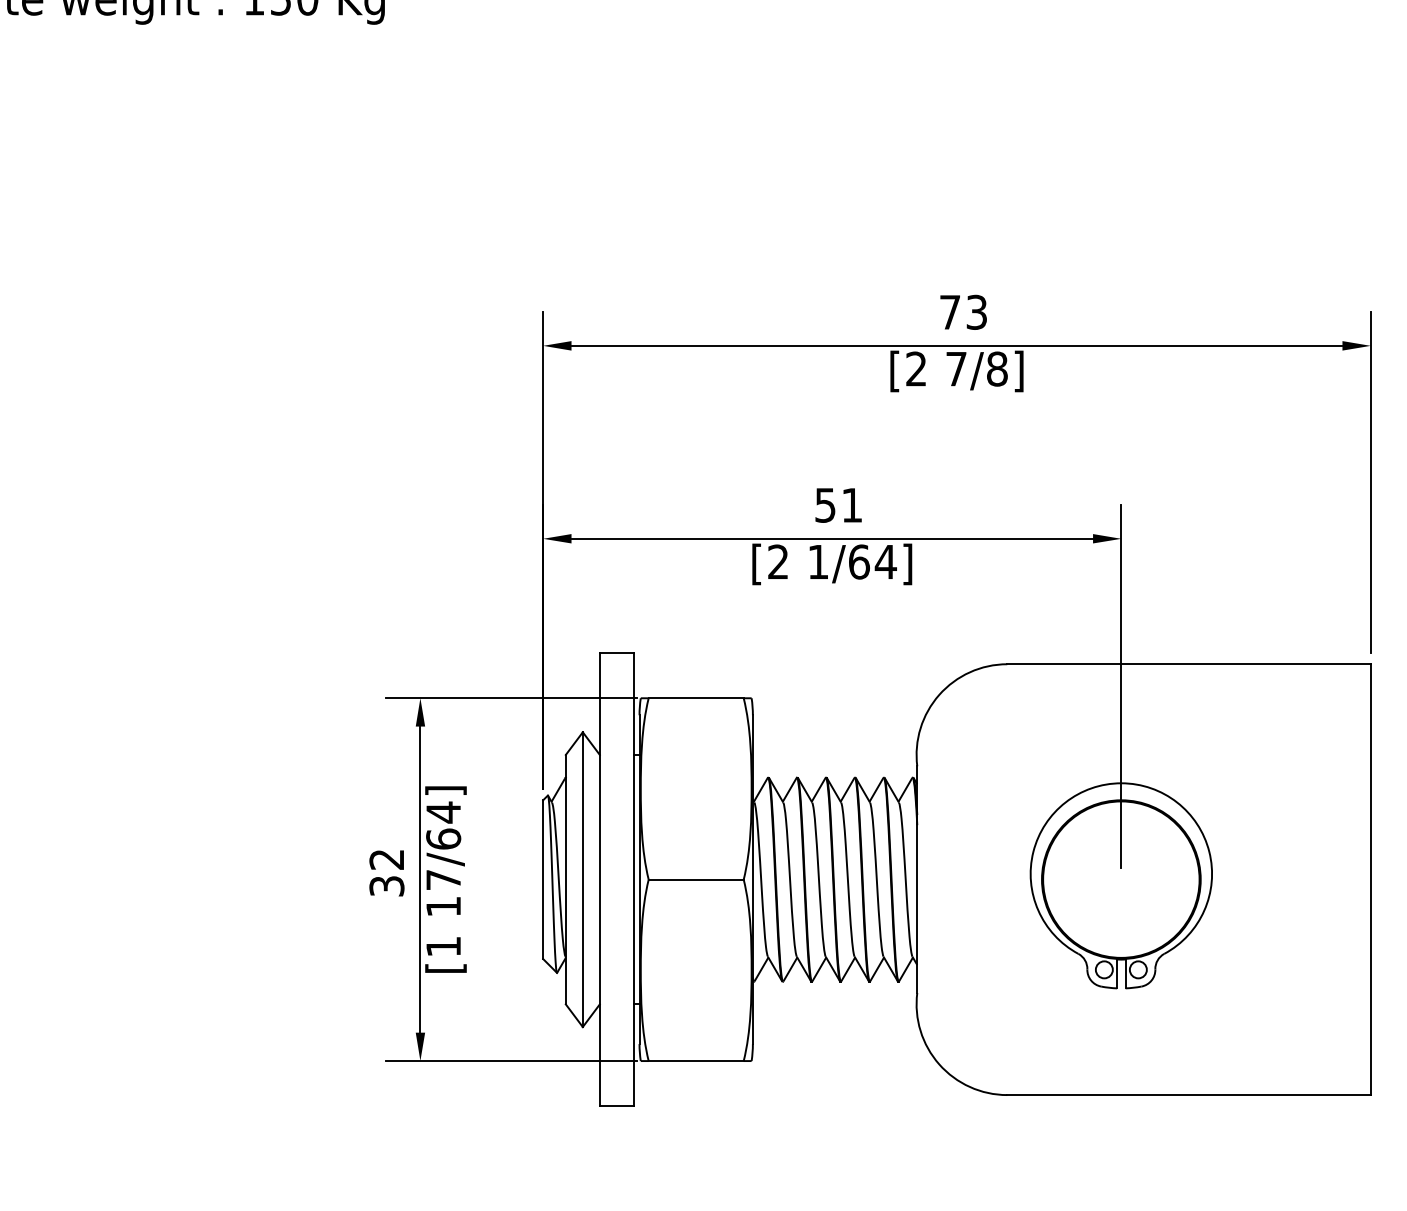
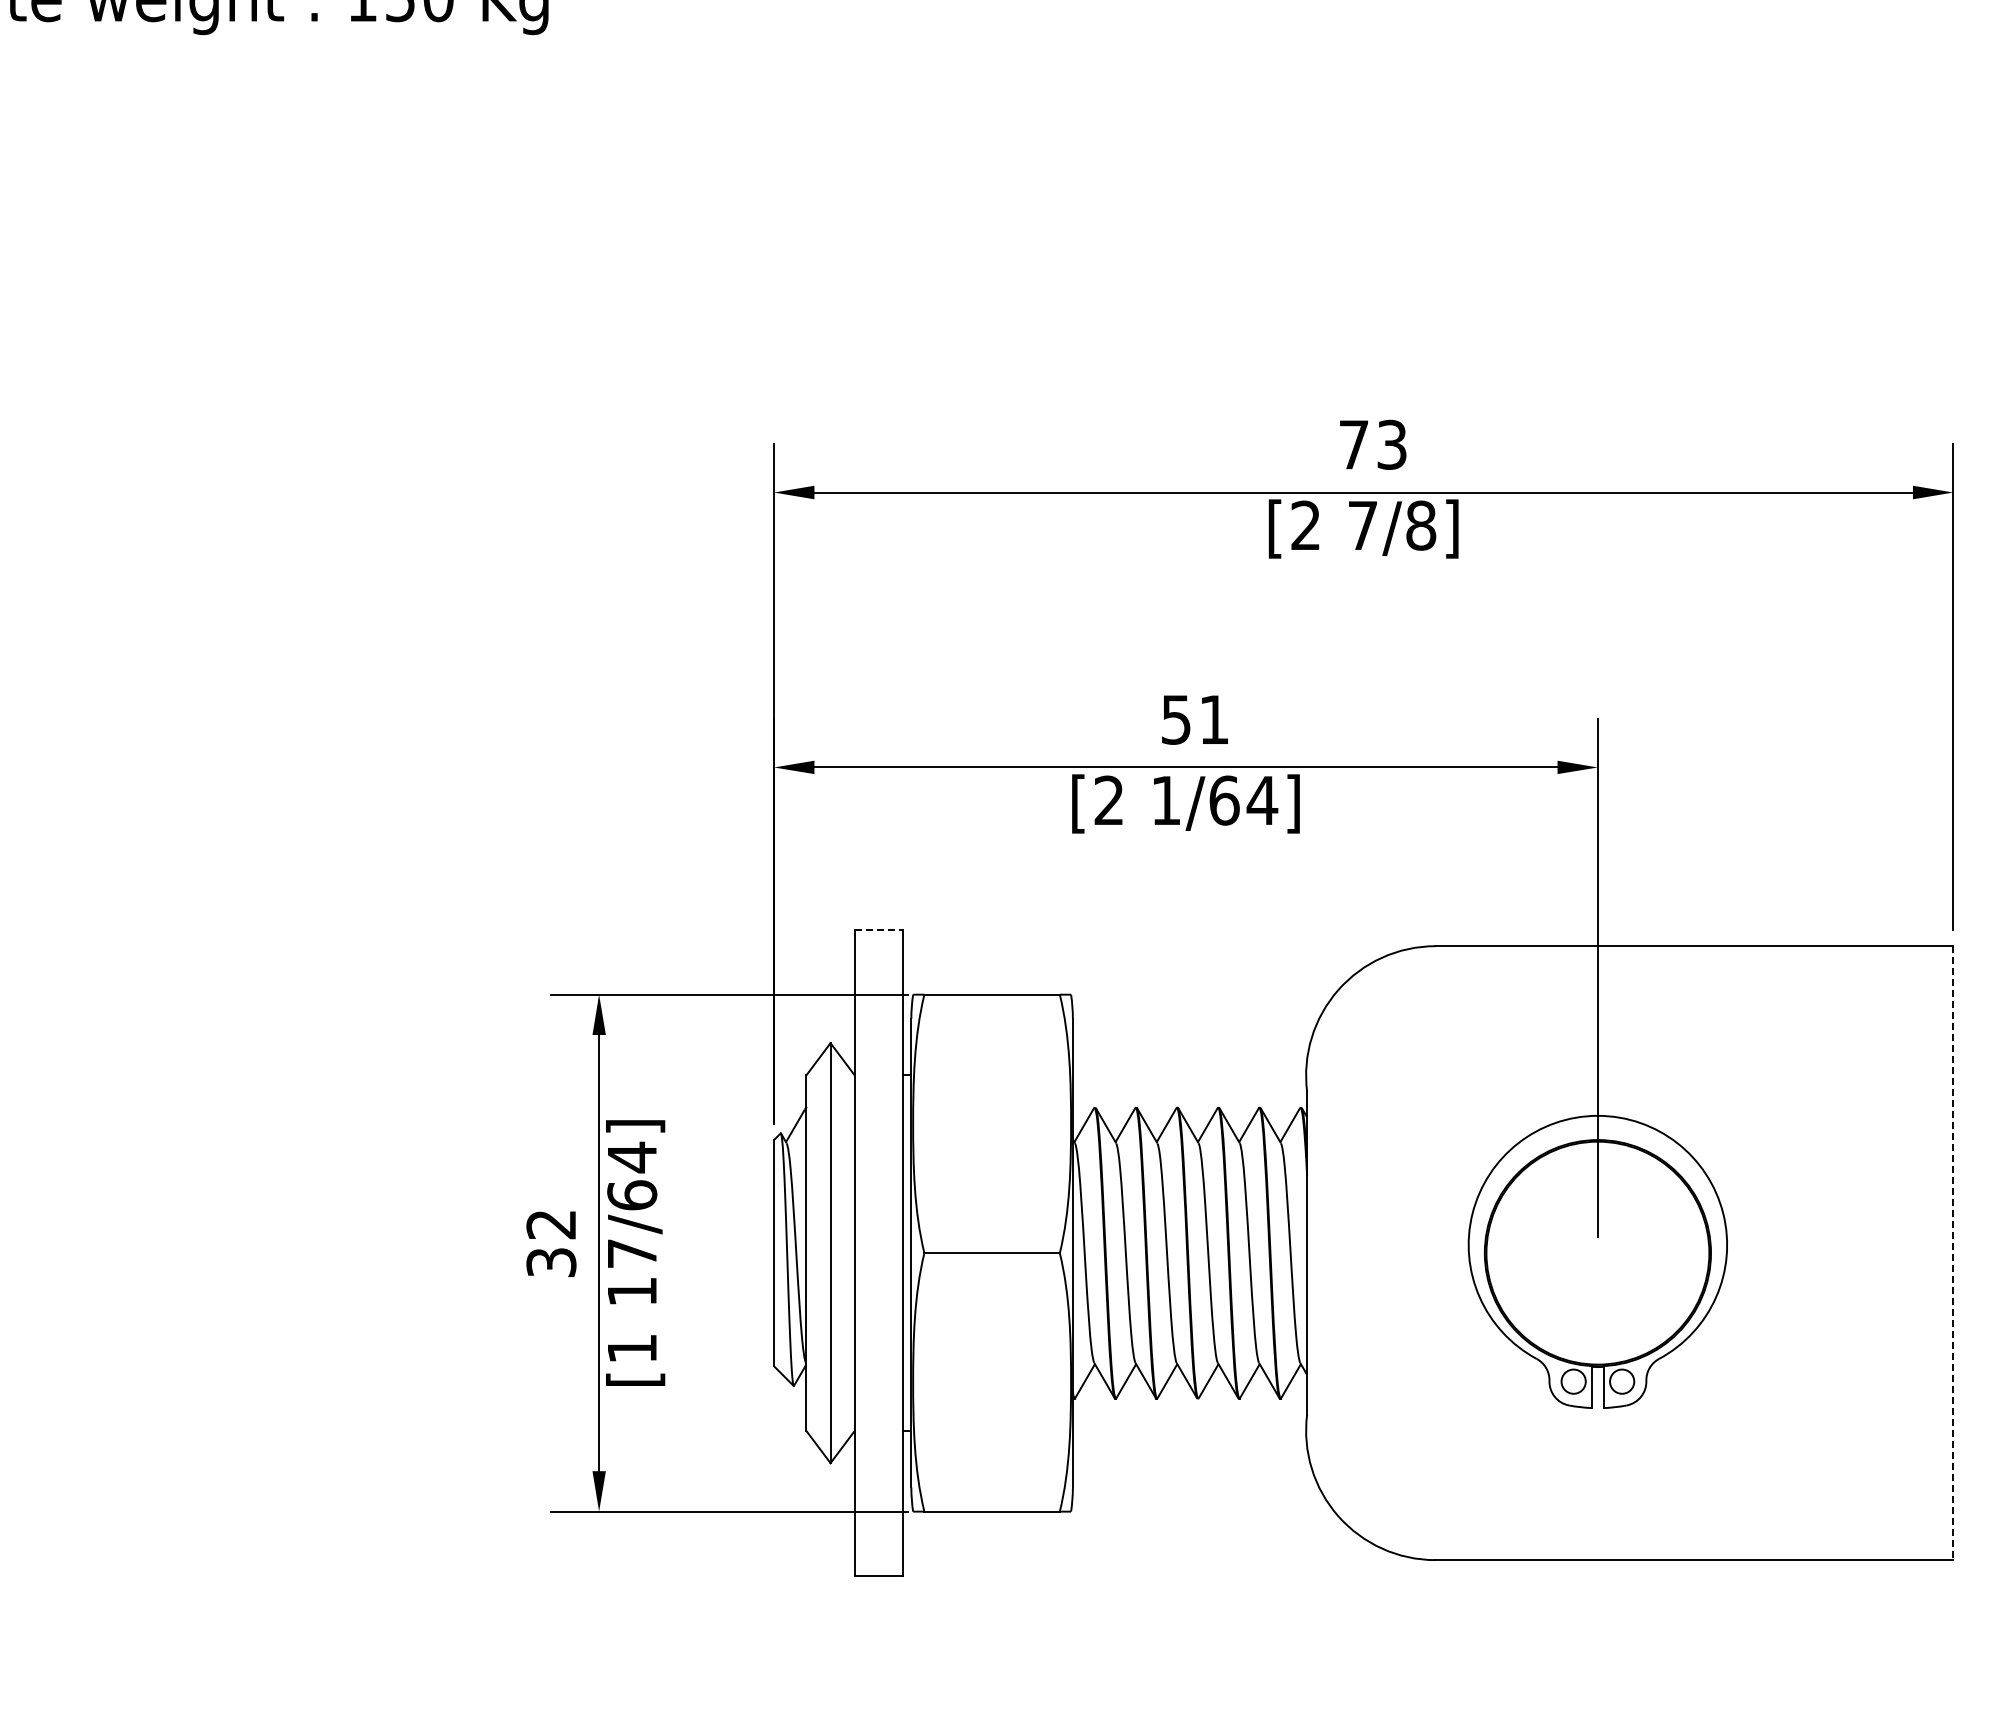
line: (617, 653) -> (879, 930), solid -> dashed
line: (1370, 879) -> (1953, 1253), solid -> dashed

